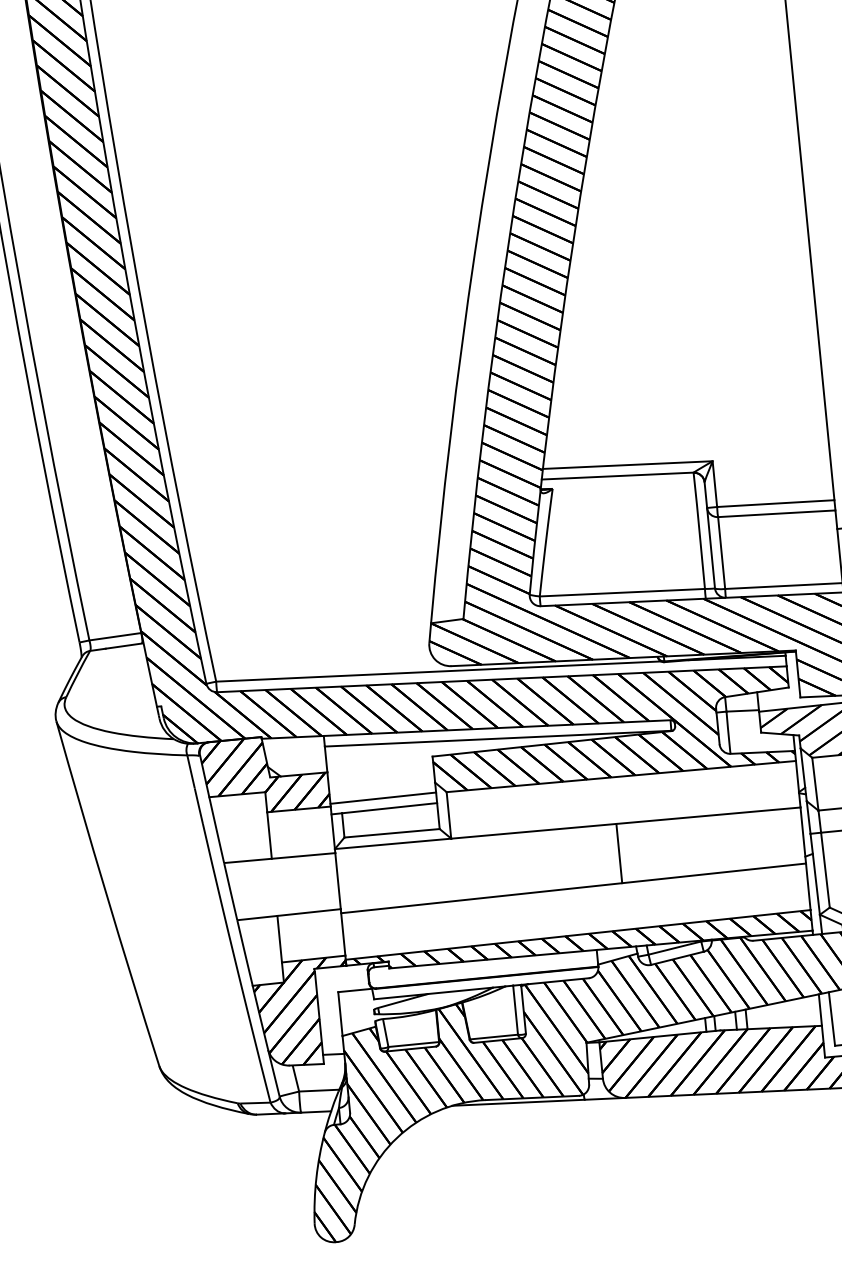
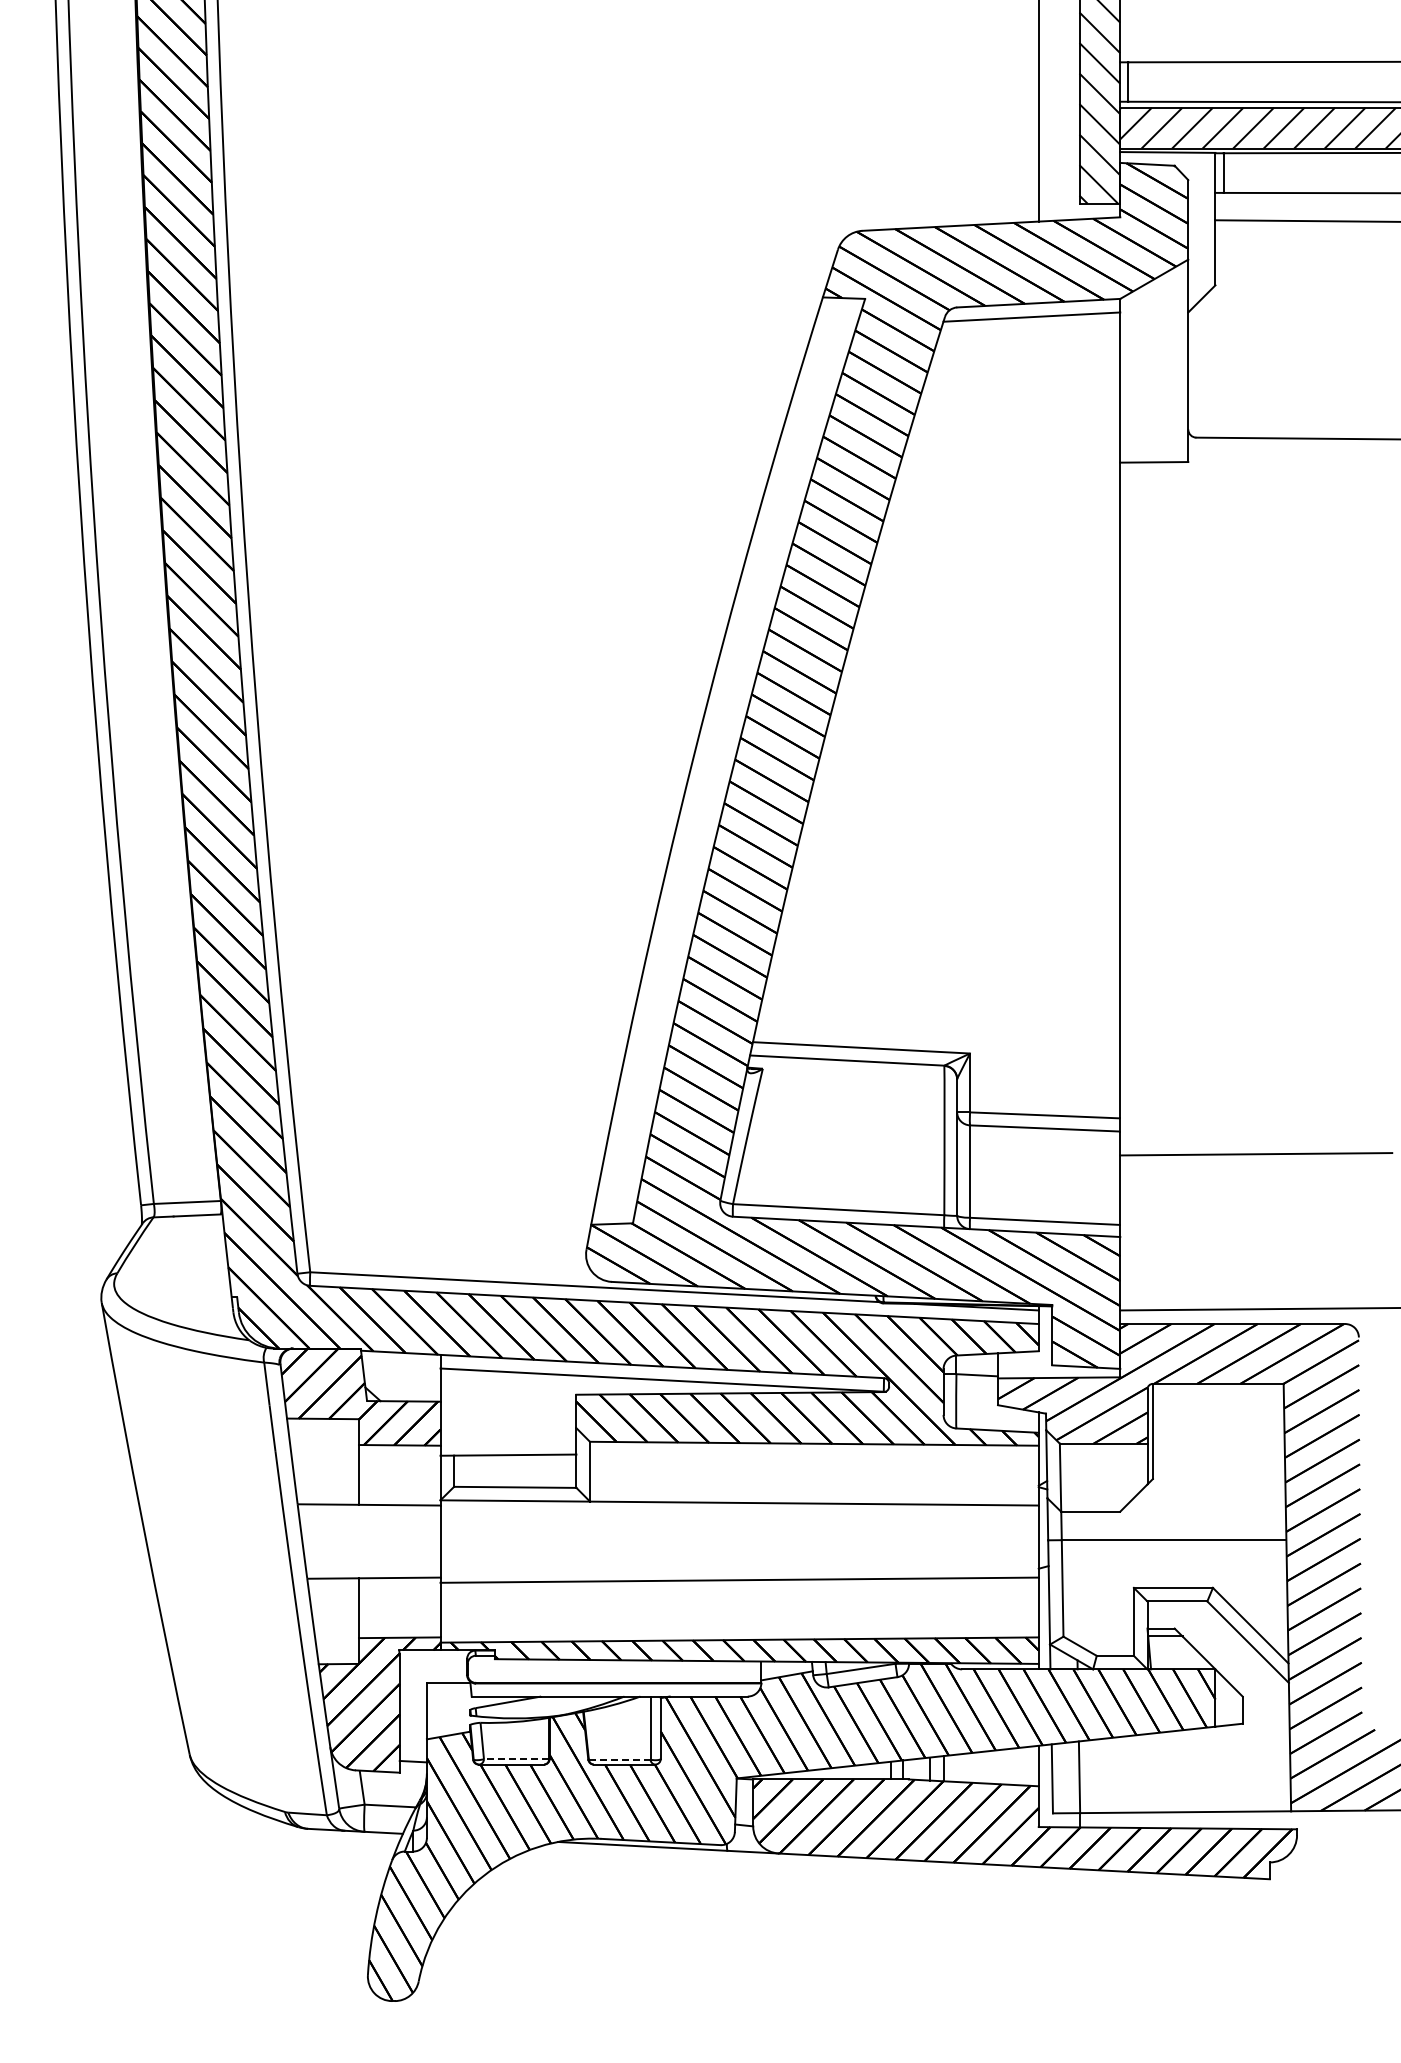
line: (383, 798) -> (508, 1441), removed
line: (619, 853) -> (802, 1541), removed
line: (493, 1036) -> (619, 1759), solid -> dashed
line: (413, 1044) -> (516, 1759), solid -> dashed

